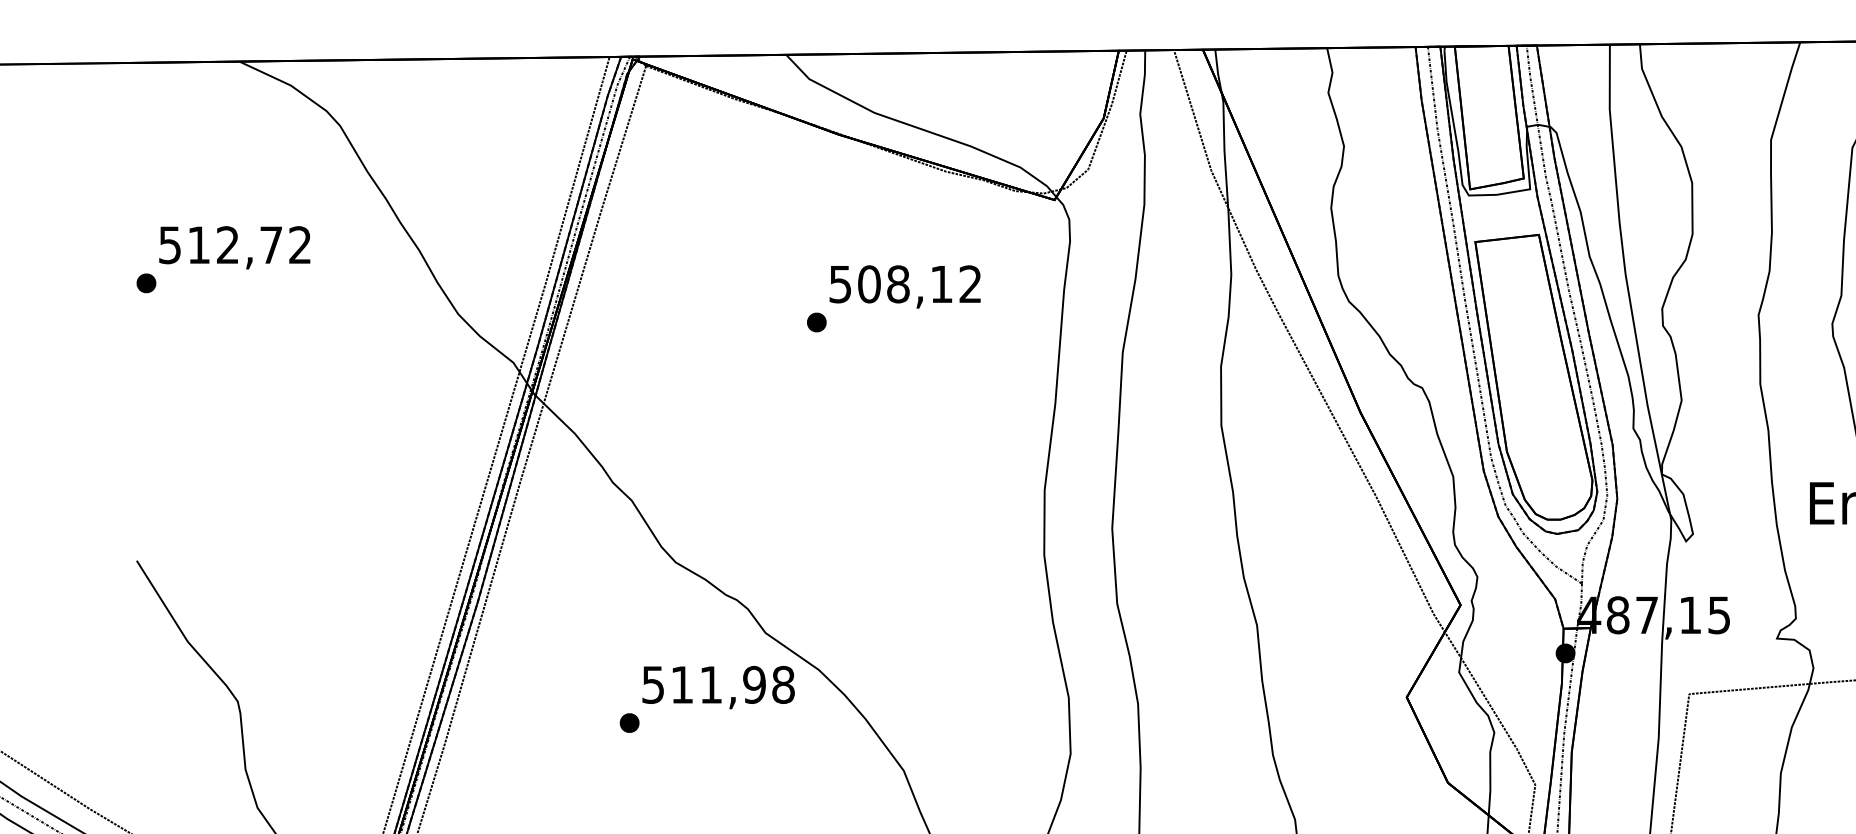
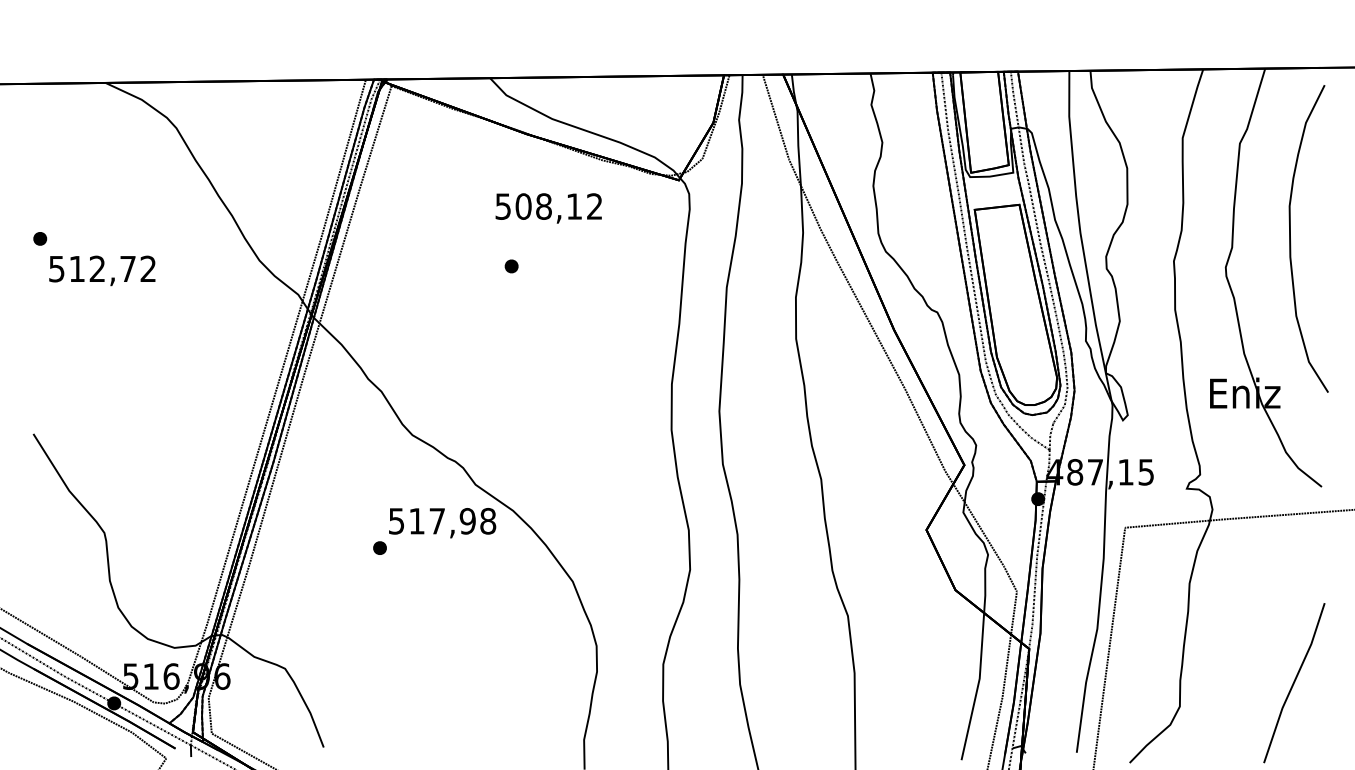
text: (235, 247) -> (102, 270), moved
text: (904, 287) -> (548, 208), moved
text: (709, 685) -> (436, 521), 511,98 -> 517,98

